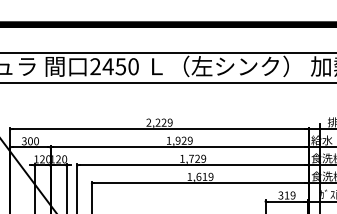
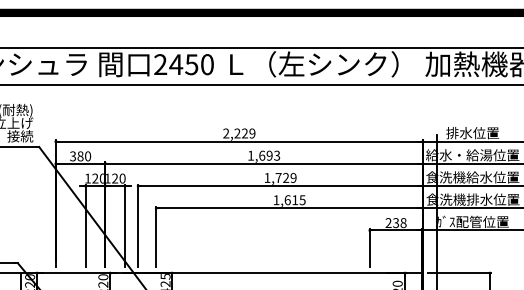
text: (184, 140) -> (269, 155), 1,929 -> 1,693
text: (30, 141) -> (80, 156), 300 -> 380
text: (210, 177) -> (302, 200), 1,619 -> 1,615
text: (286, 195) -> (395, 223), 319 -> 238

